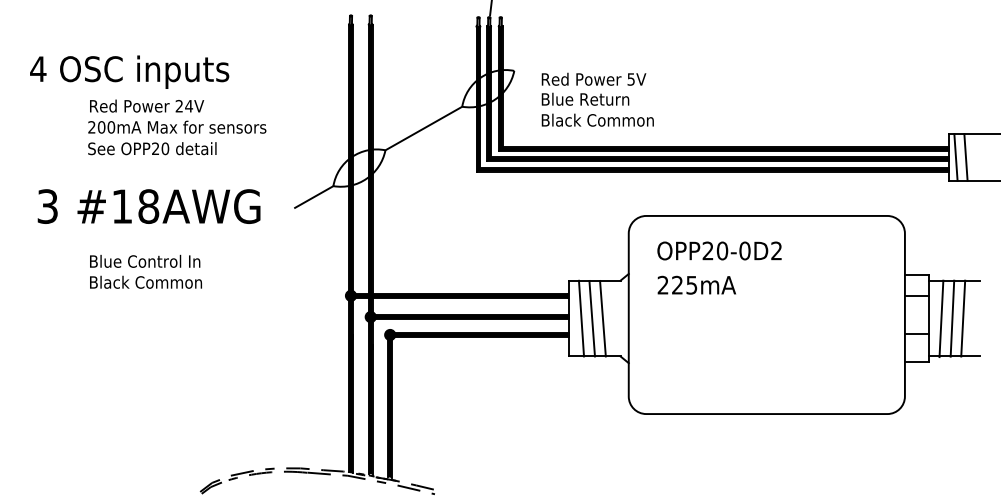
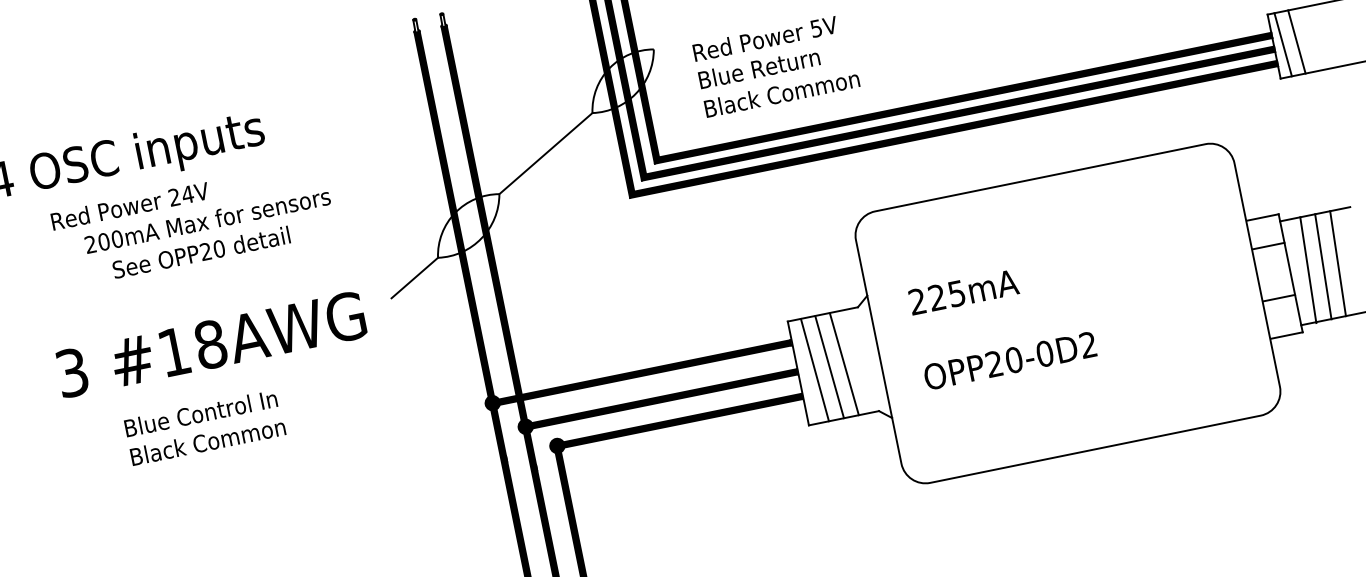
text: (147, 105) -> (130, 205), moved
text: (152, 148) -> (201, 252), moved
text: (148, 206) -> (210, 344), moved
text: (719, 250) -> (1009, 360), moved

